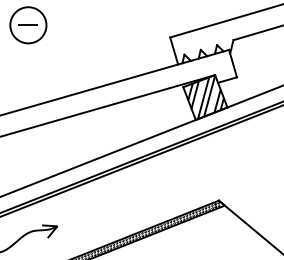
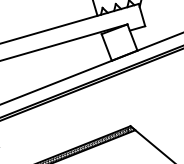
hatch: (205, 97) -> (119, 42), removed

